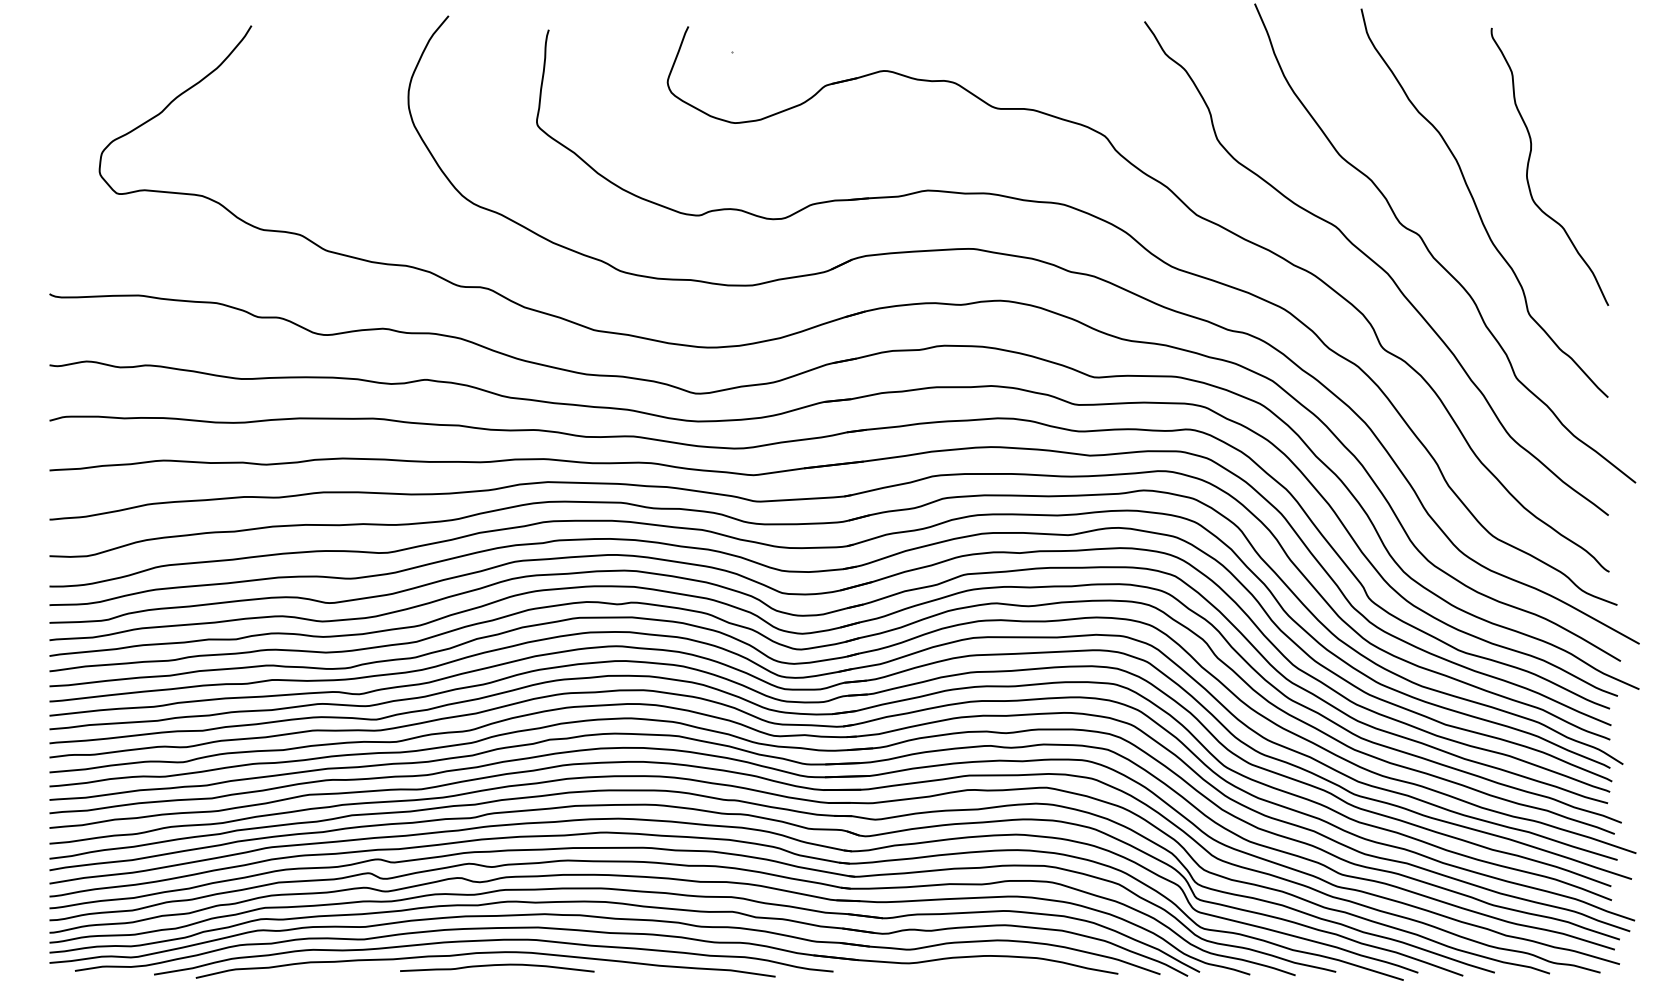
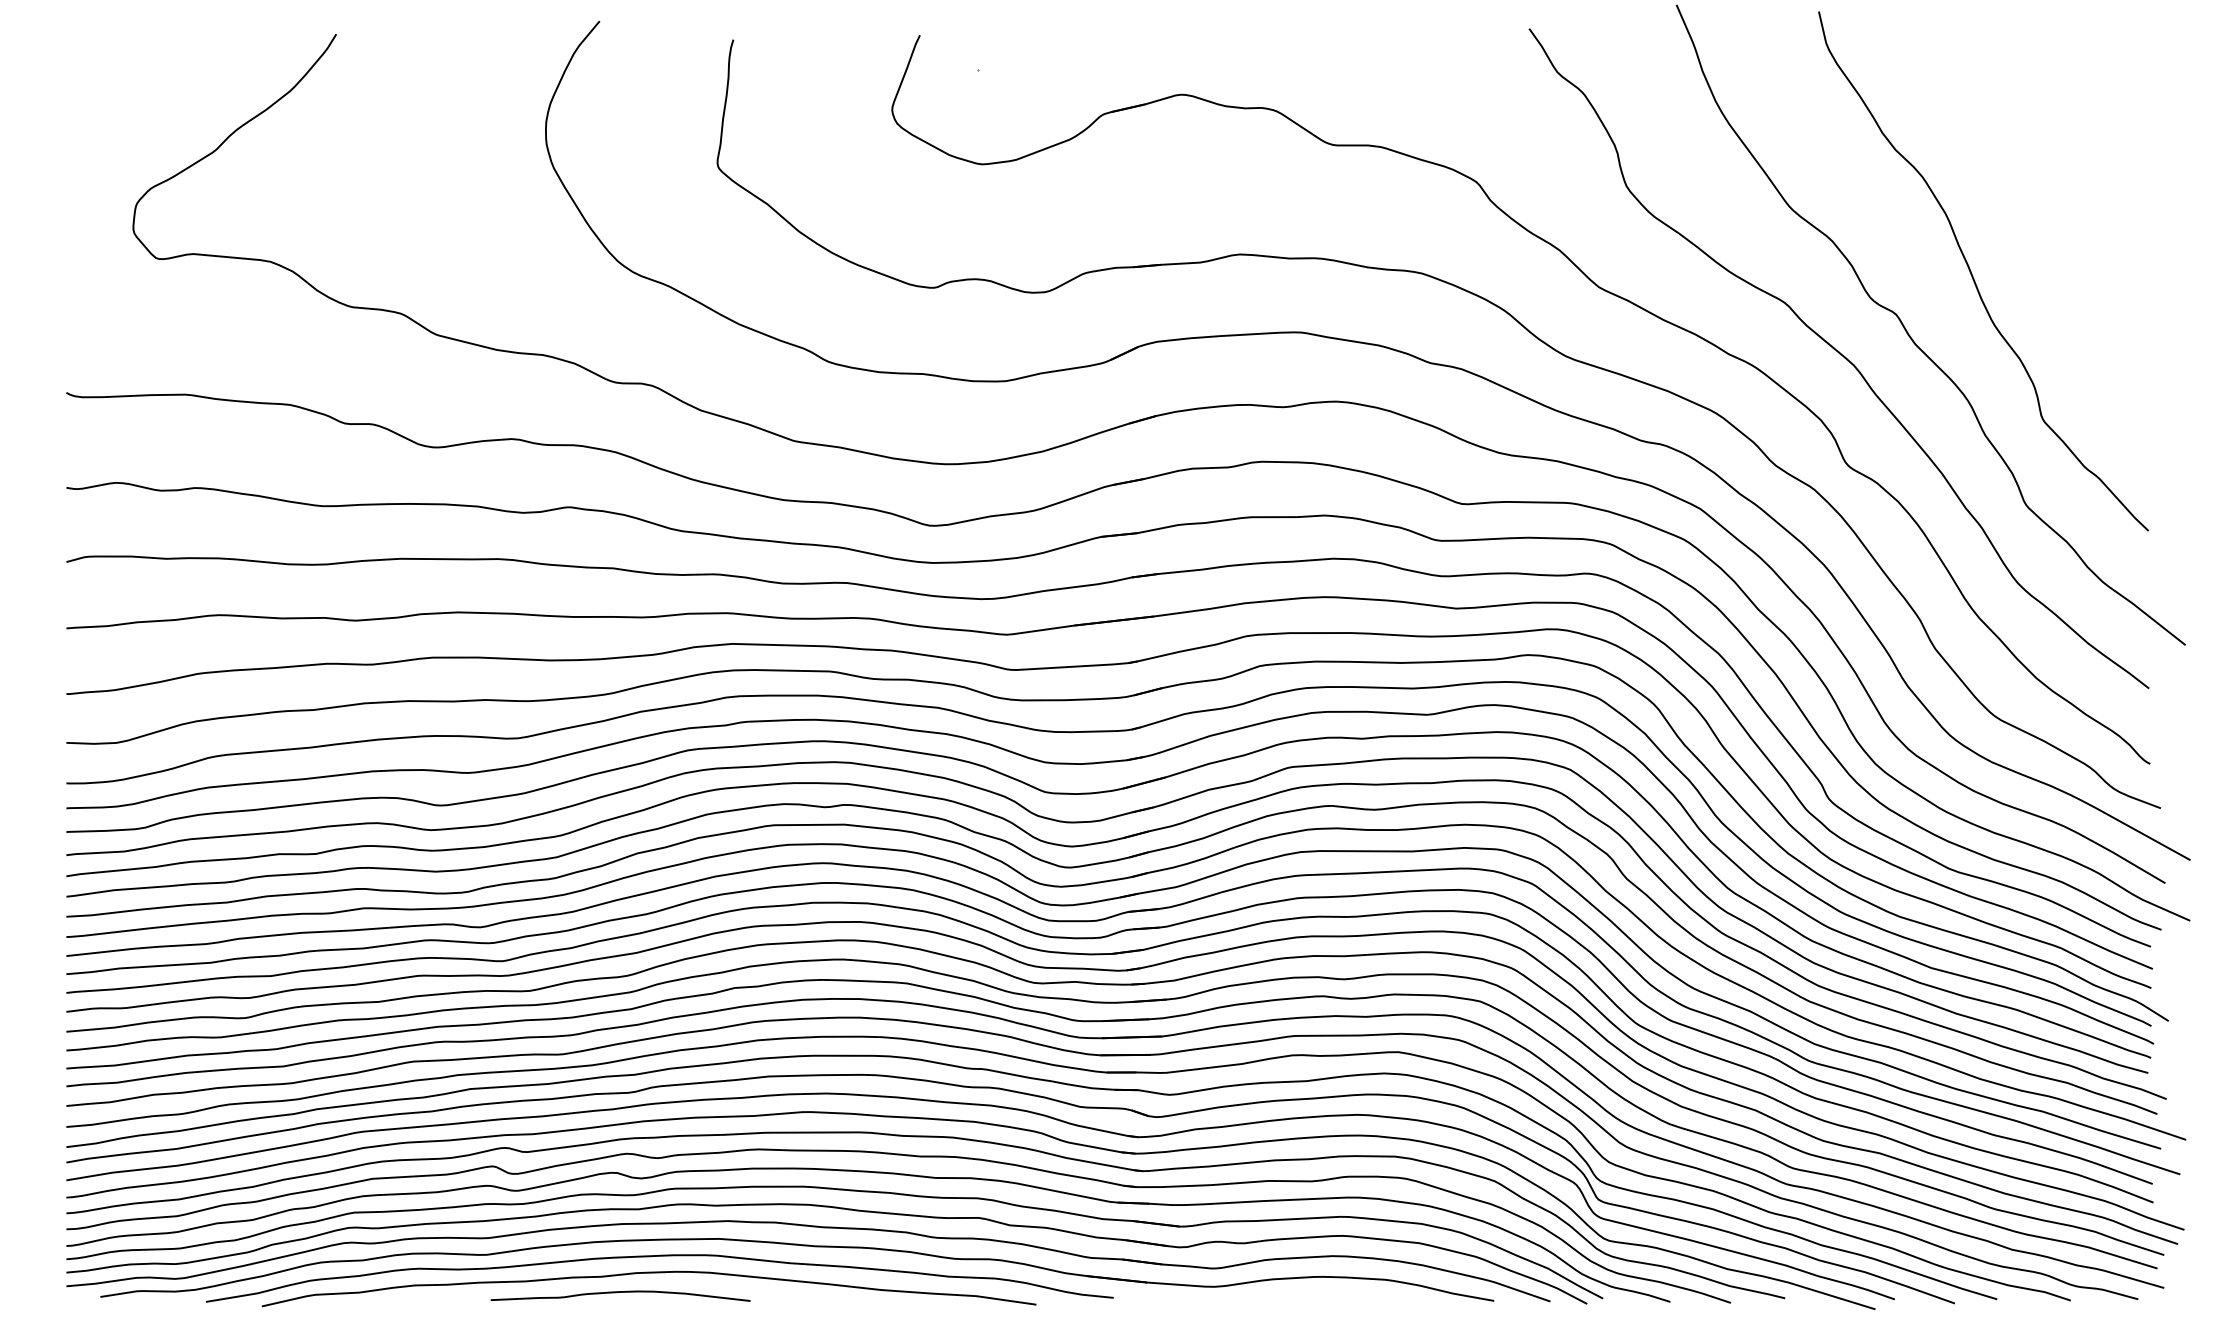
curve: (1529, 161) -> (2043, 215), removed
curve: (497, 965) -> (620, 1292), moved

